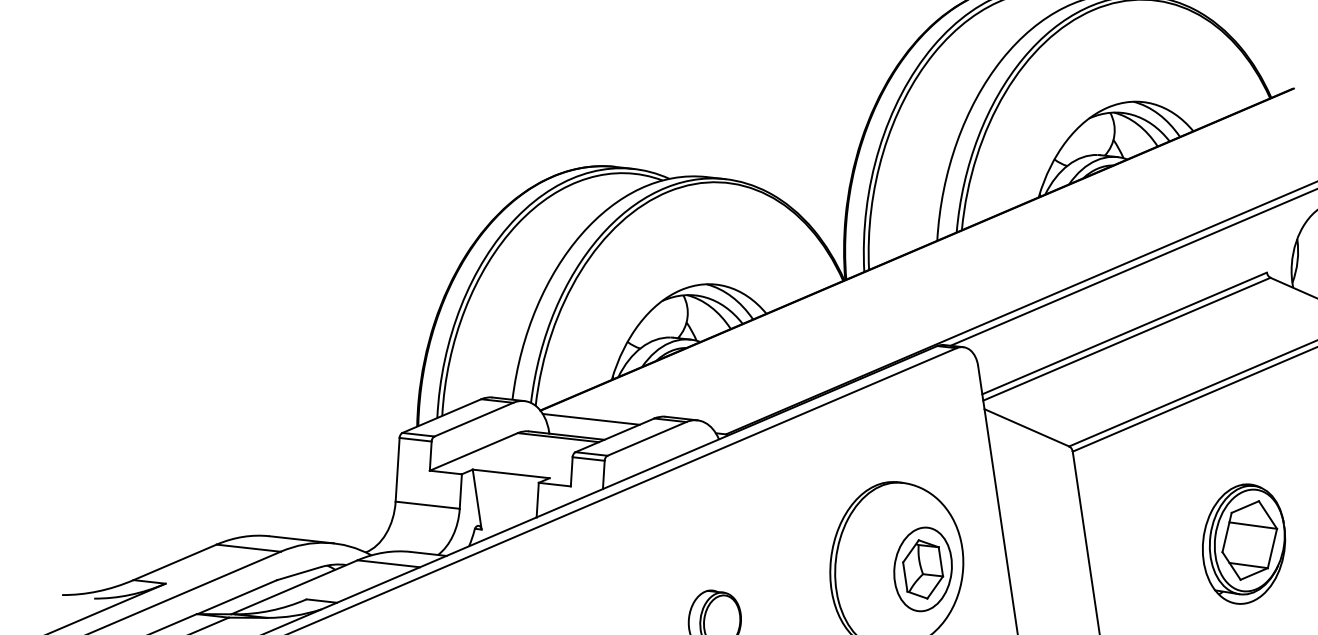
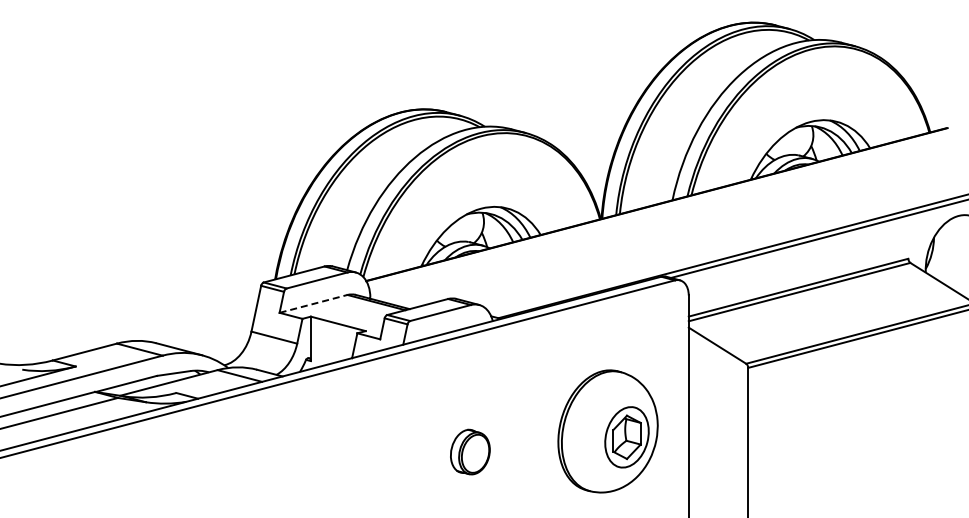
line: (590, 419) -> (401, 292), removed
line: (475, 451) -> (314, 303), solid -> dashed
part: (1243, 544) -> (862, 453), removed

